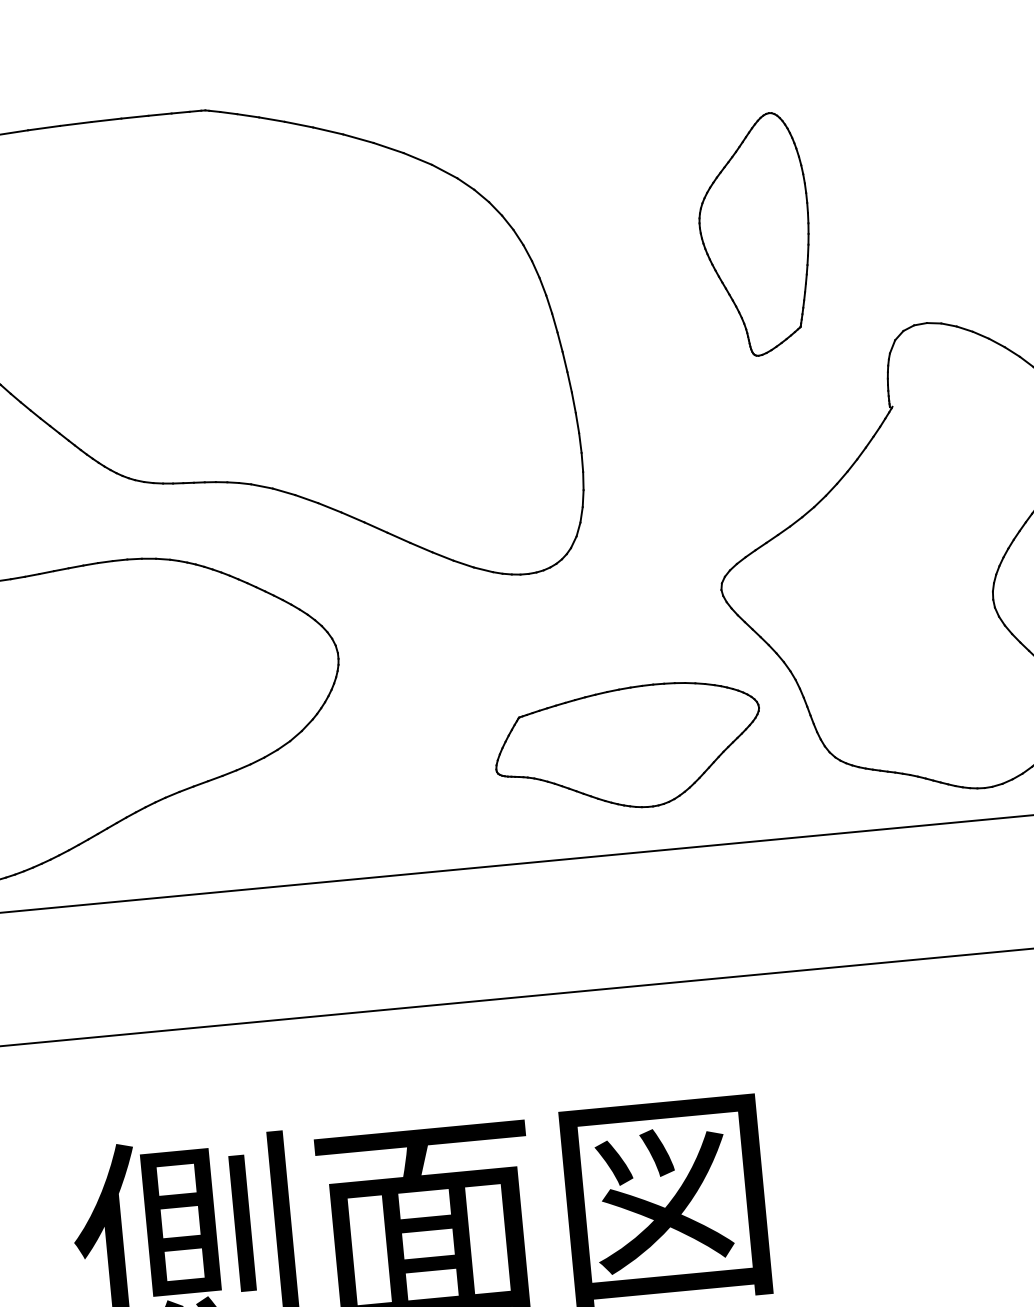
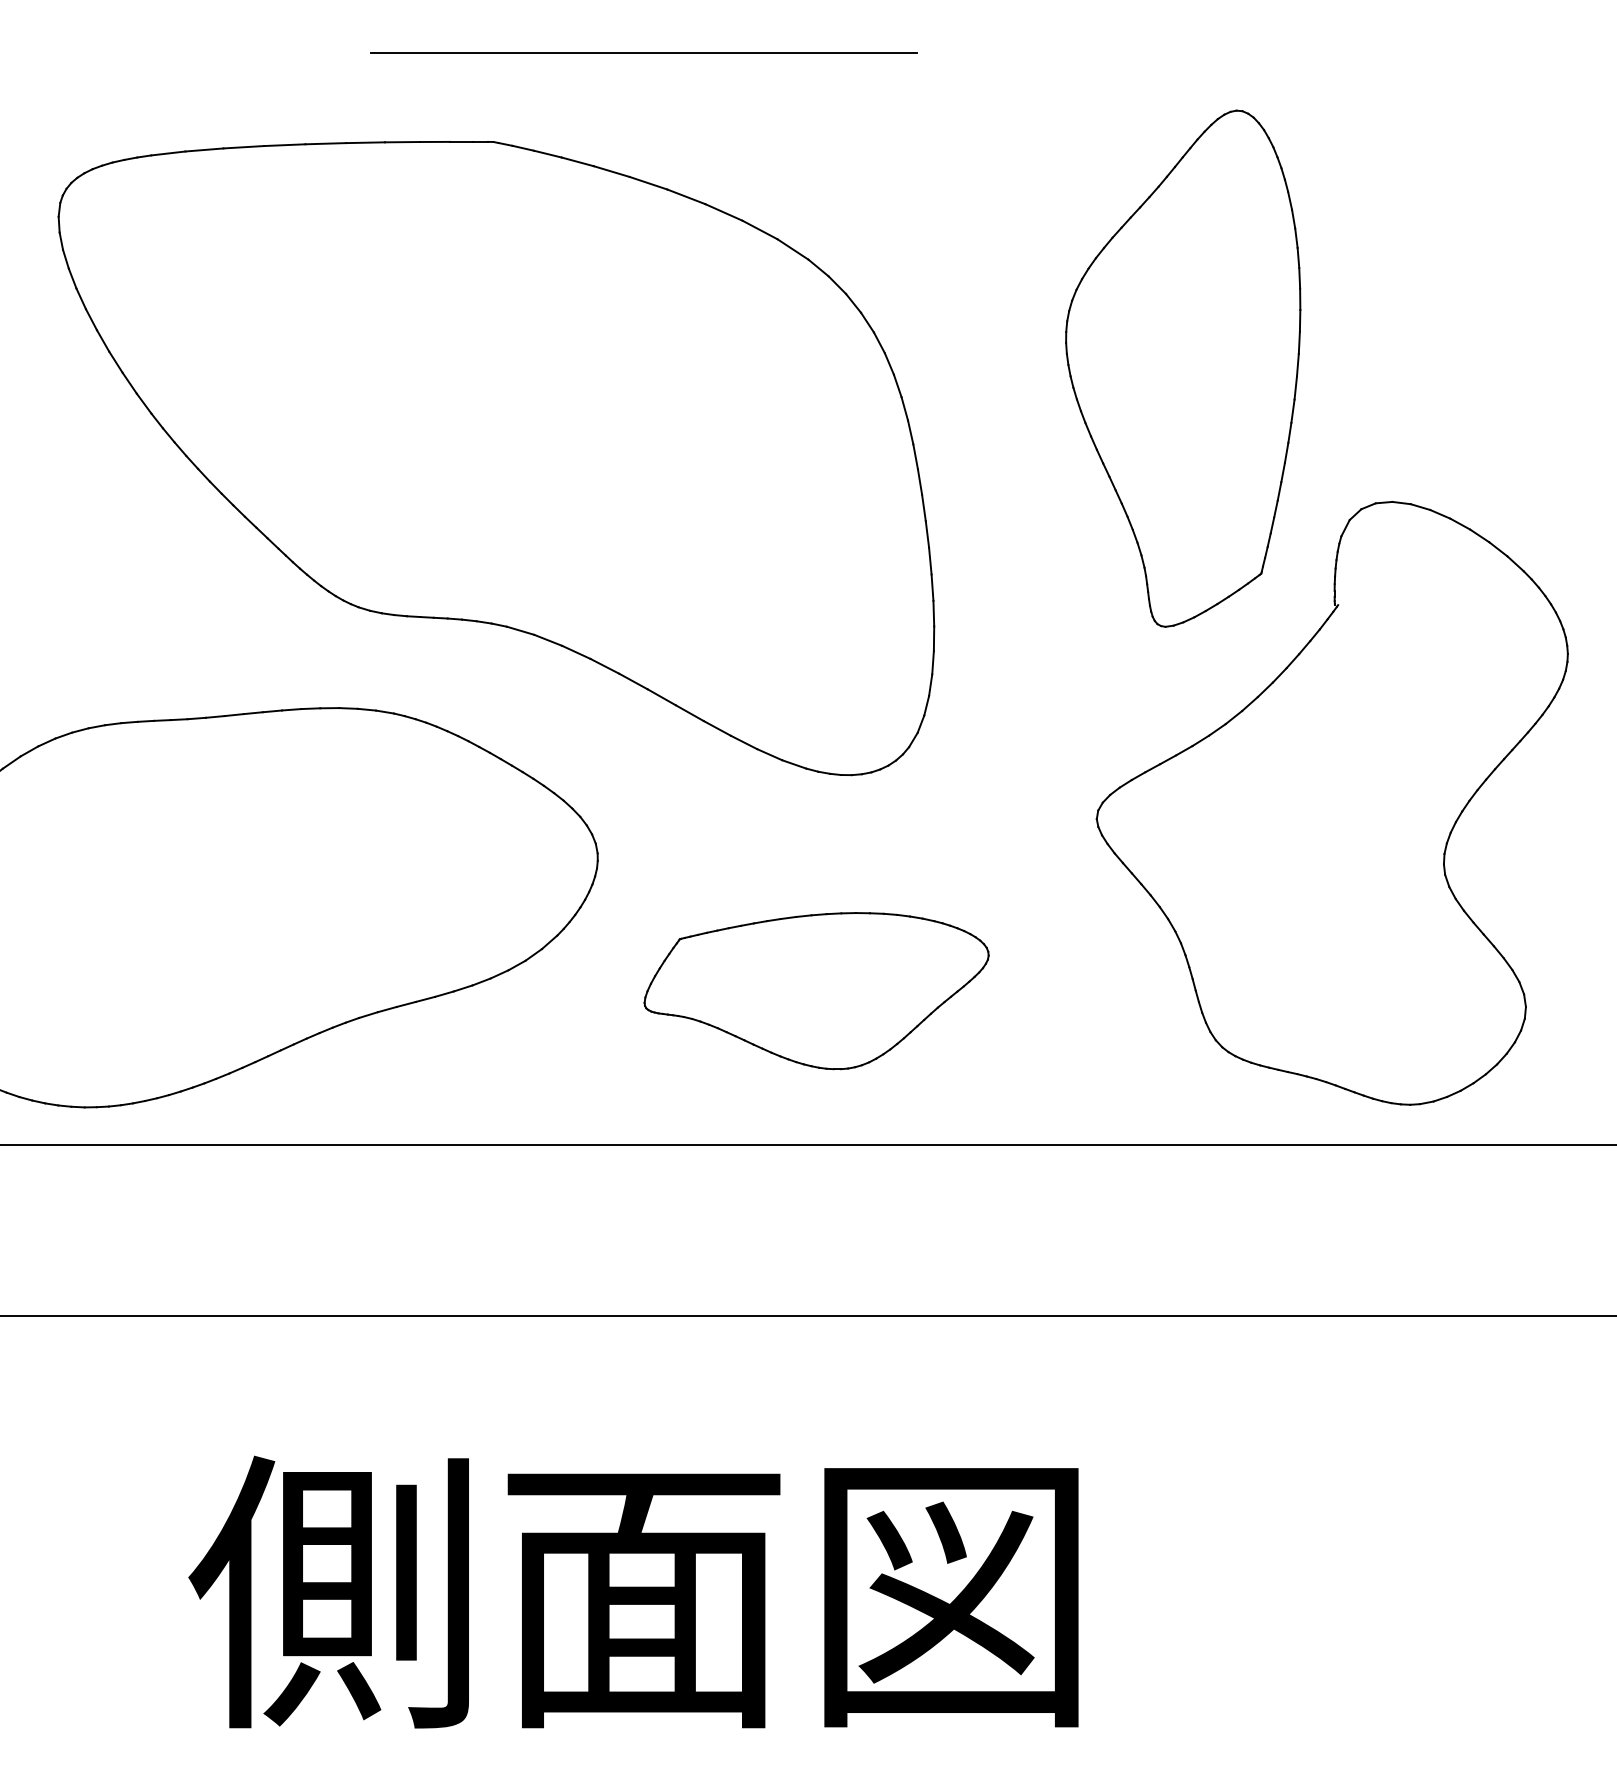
line: (314, 30) -> (643, 53), added
part: (755, 235) -> (1183, 368), size x1.67
part: (628, 748) -> (816, 991), moved

